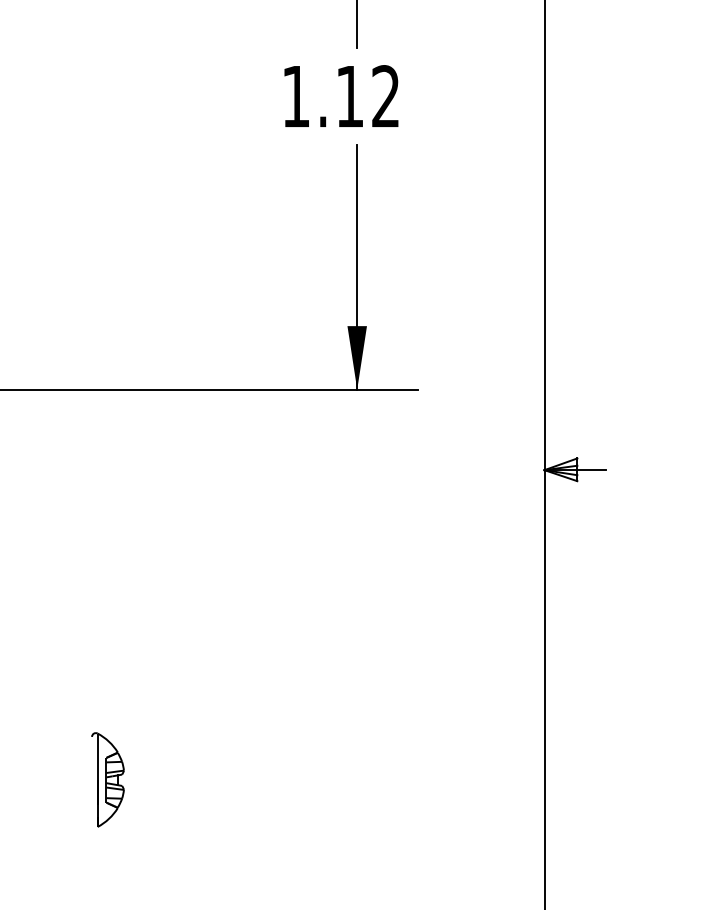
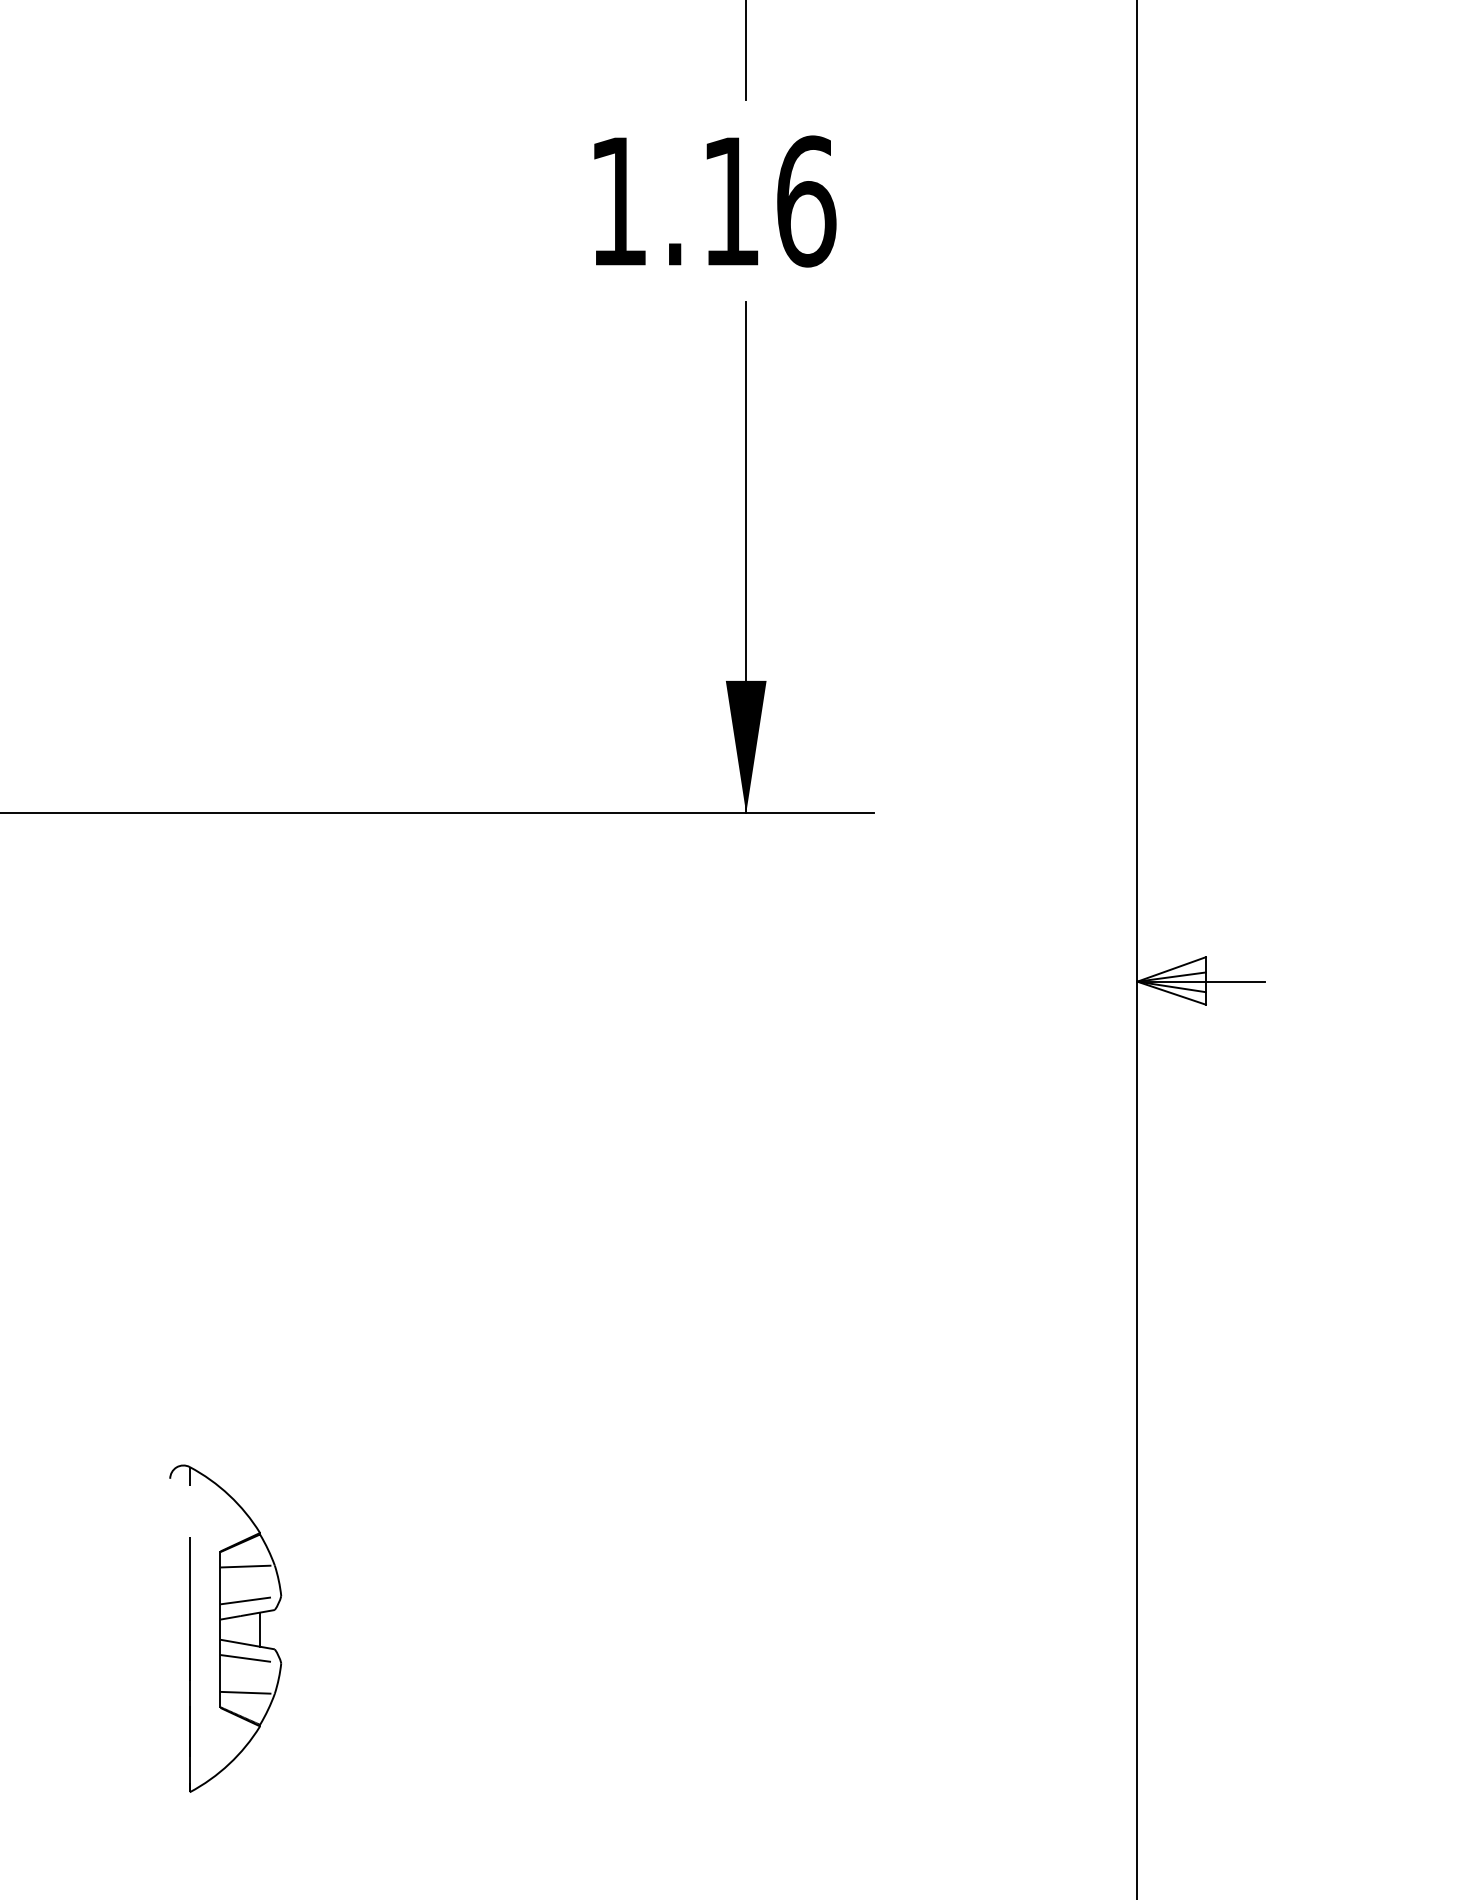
text: (386, 96) -> (807, 201), 1.12 -> 1.16
part: (107, 779) -> (224, 1627), size x1.67

